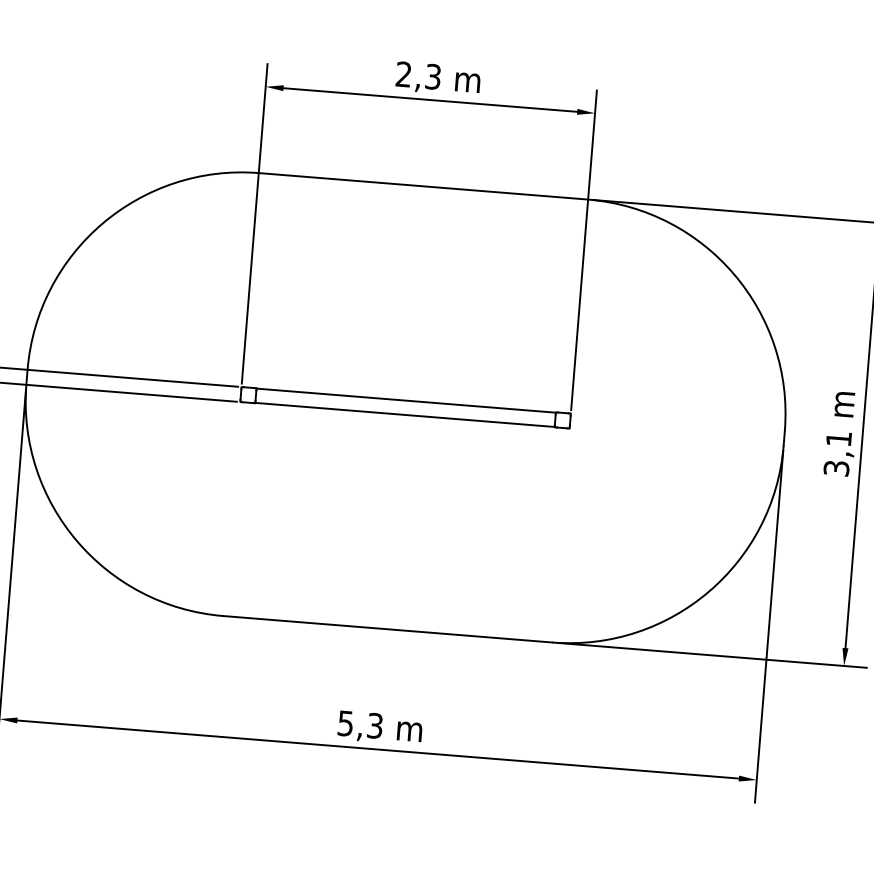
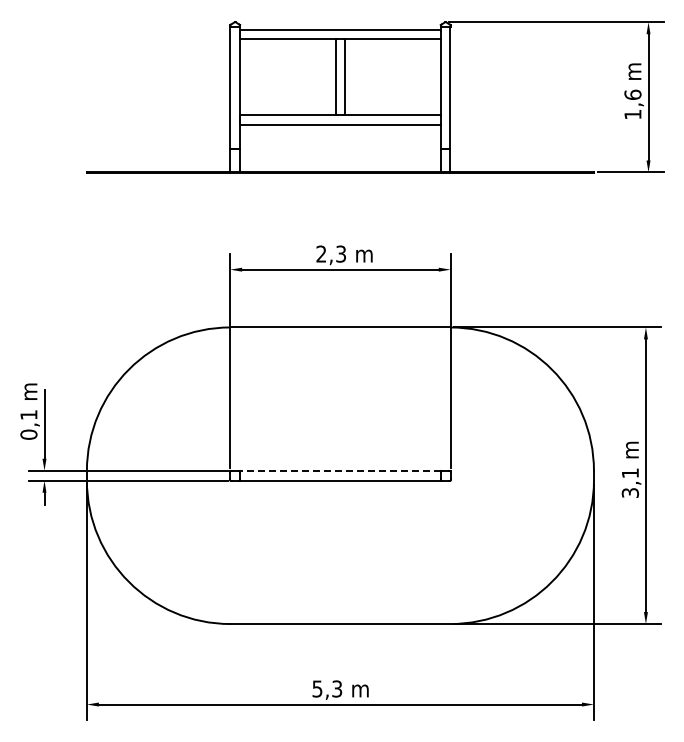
line: (406, 399) -> (340, 470), solid -> dashed

